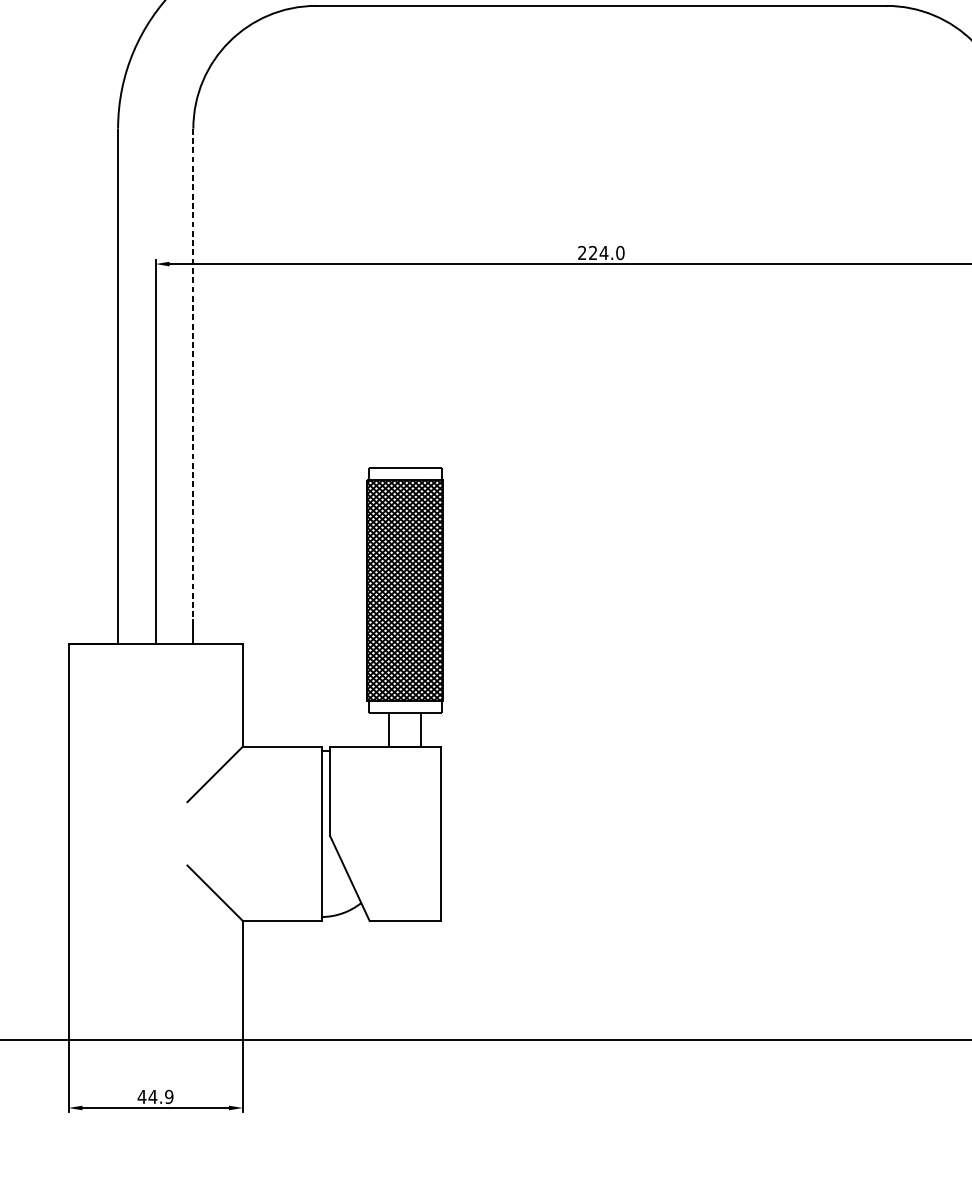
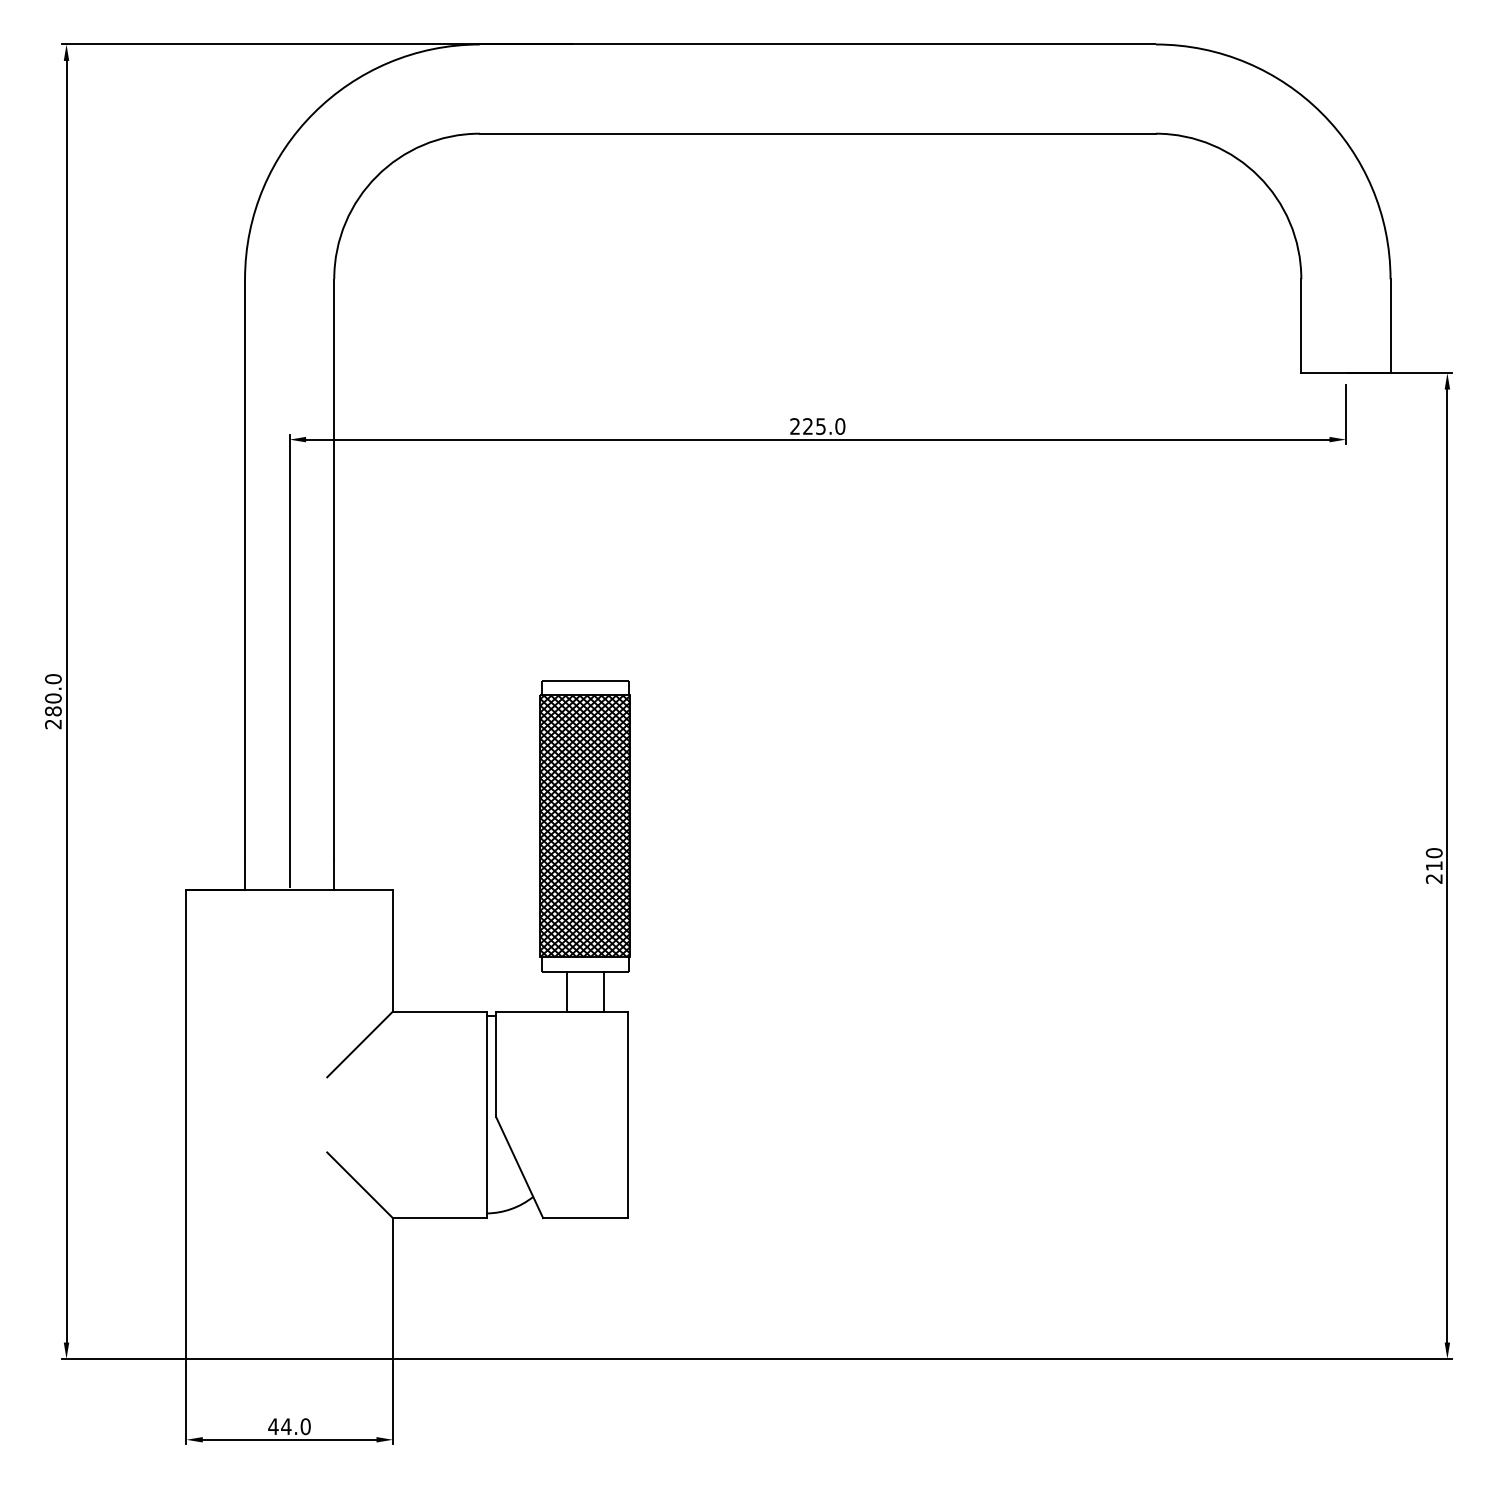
text: (603, 252) -> (820, 426), 224.0 -> 225.0
line: (193, 374) -> (334, 570), dashed -> solid
text: (169, 1096) -> (305, 1426), 44.9 -> 44.0

